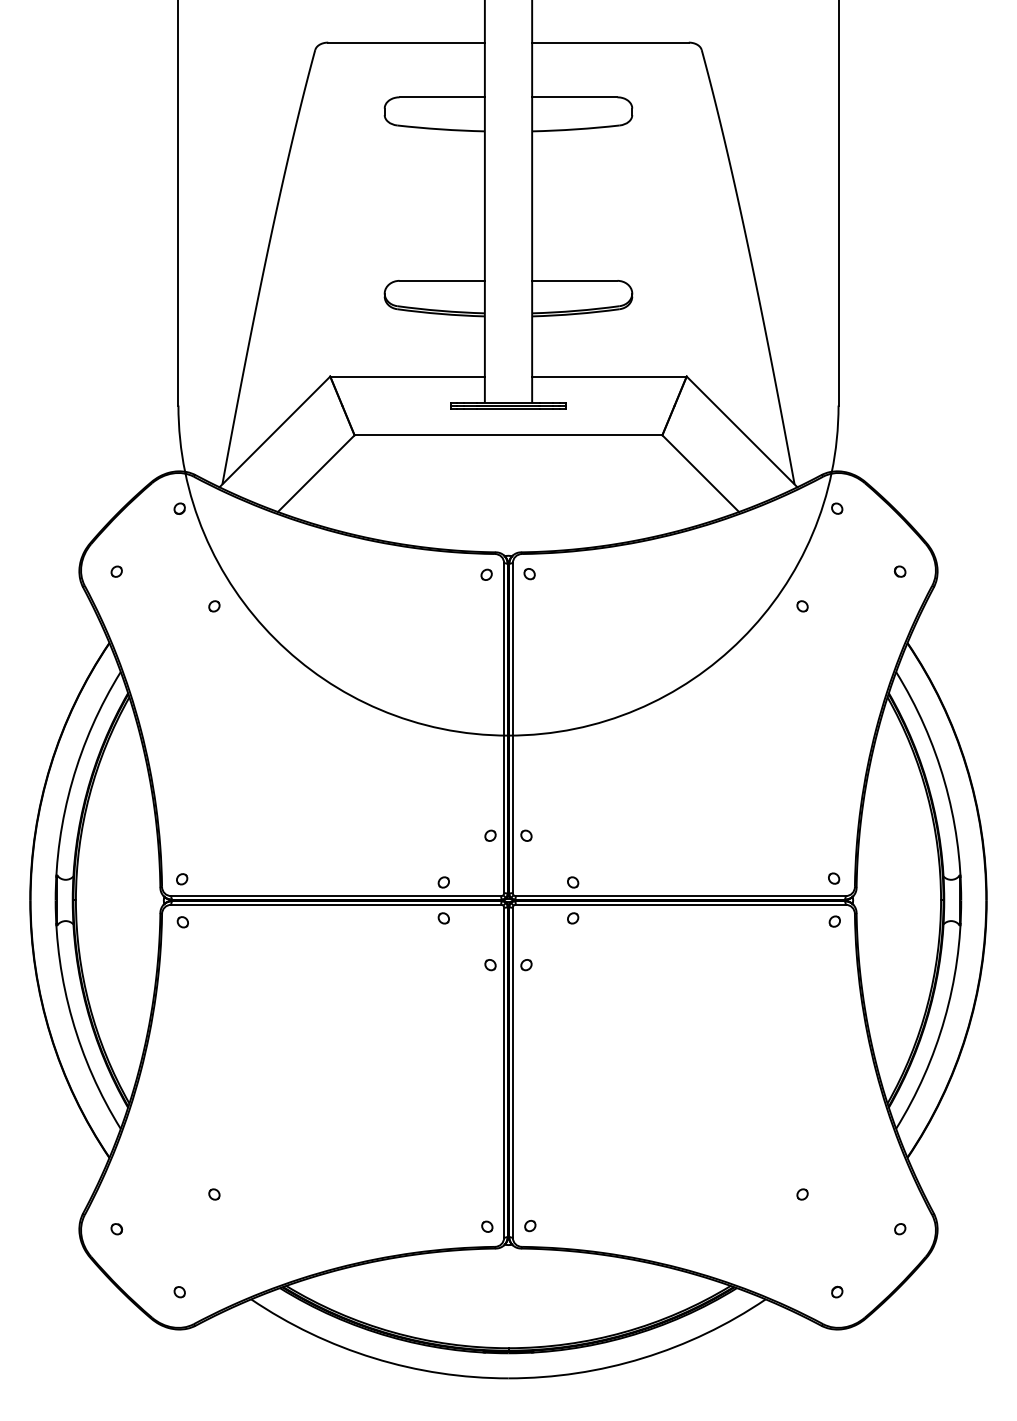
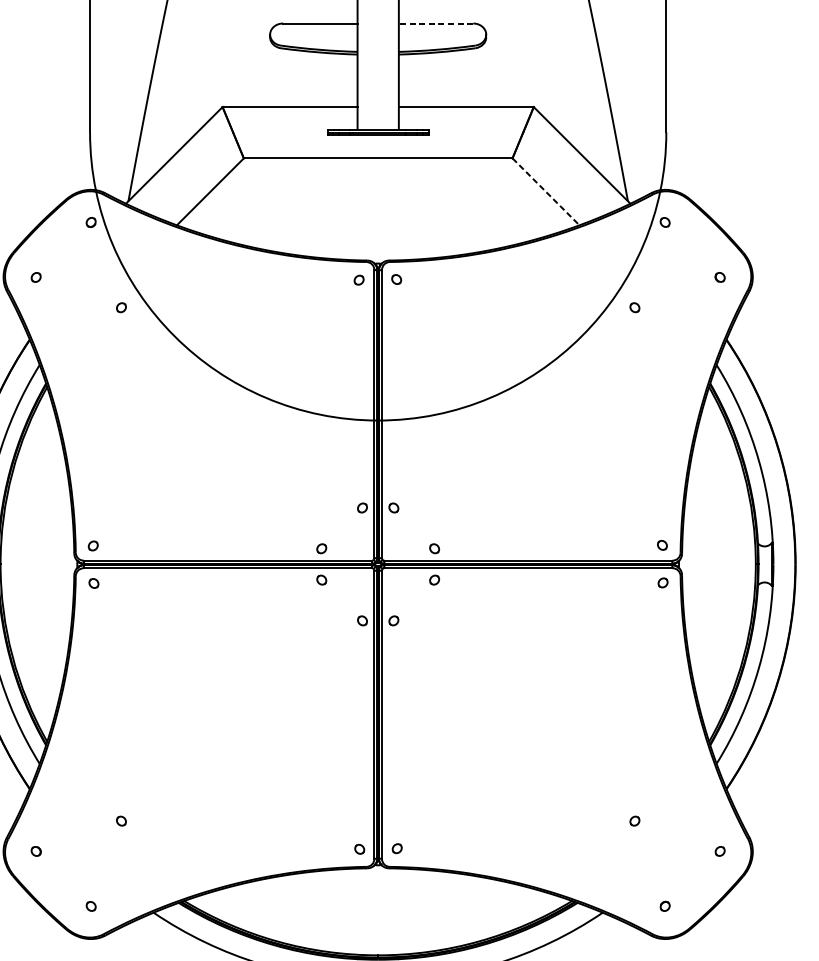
line: (574, 280) -> (435, 23), solid -> dashed
line: (701, 474) -> (546, 192), solid -> dashed

